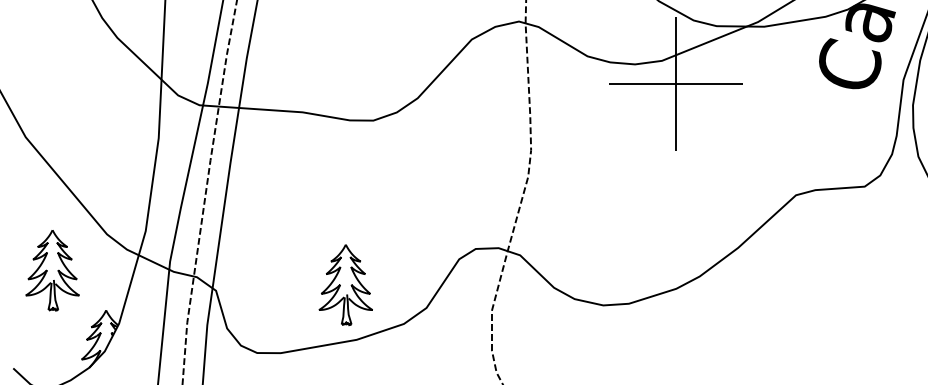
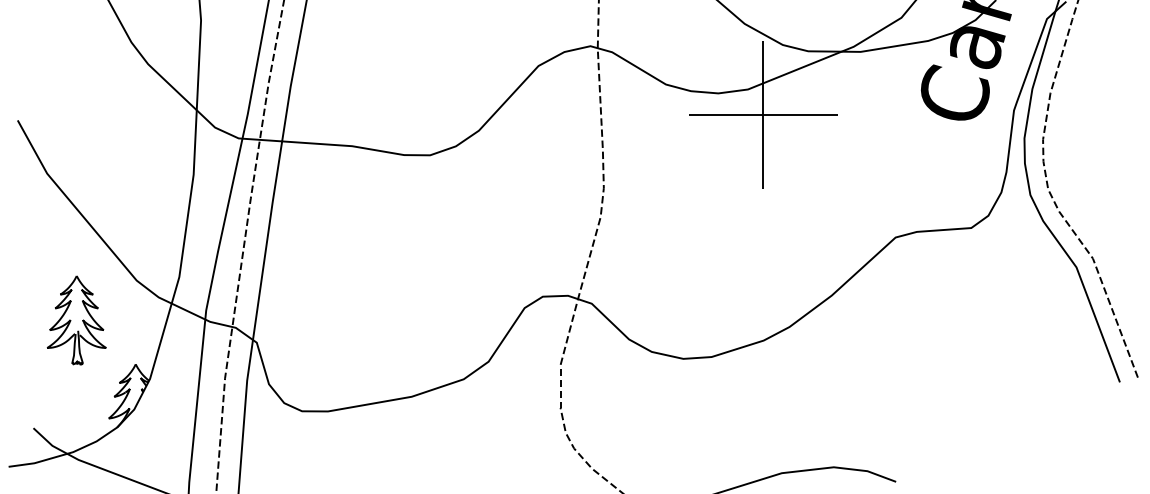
part: (345, 285) -> (399, 336), removed

